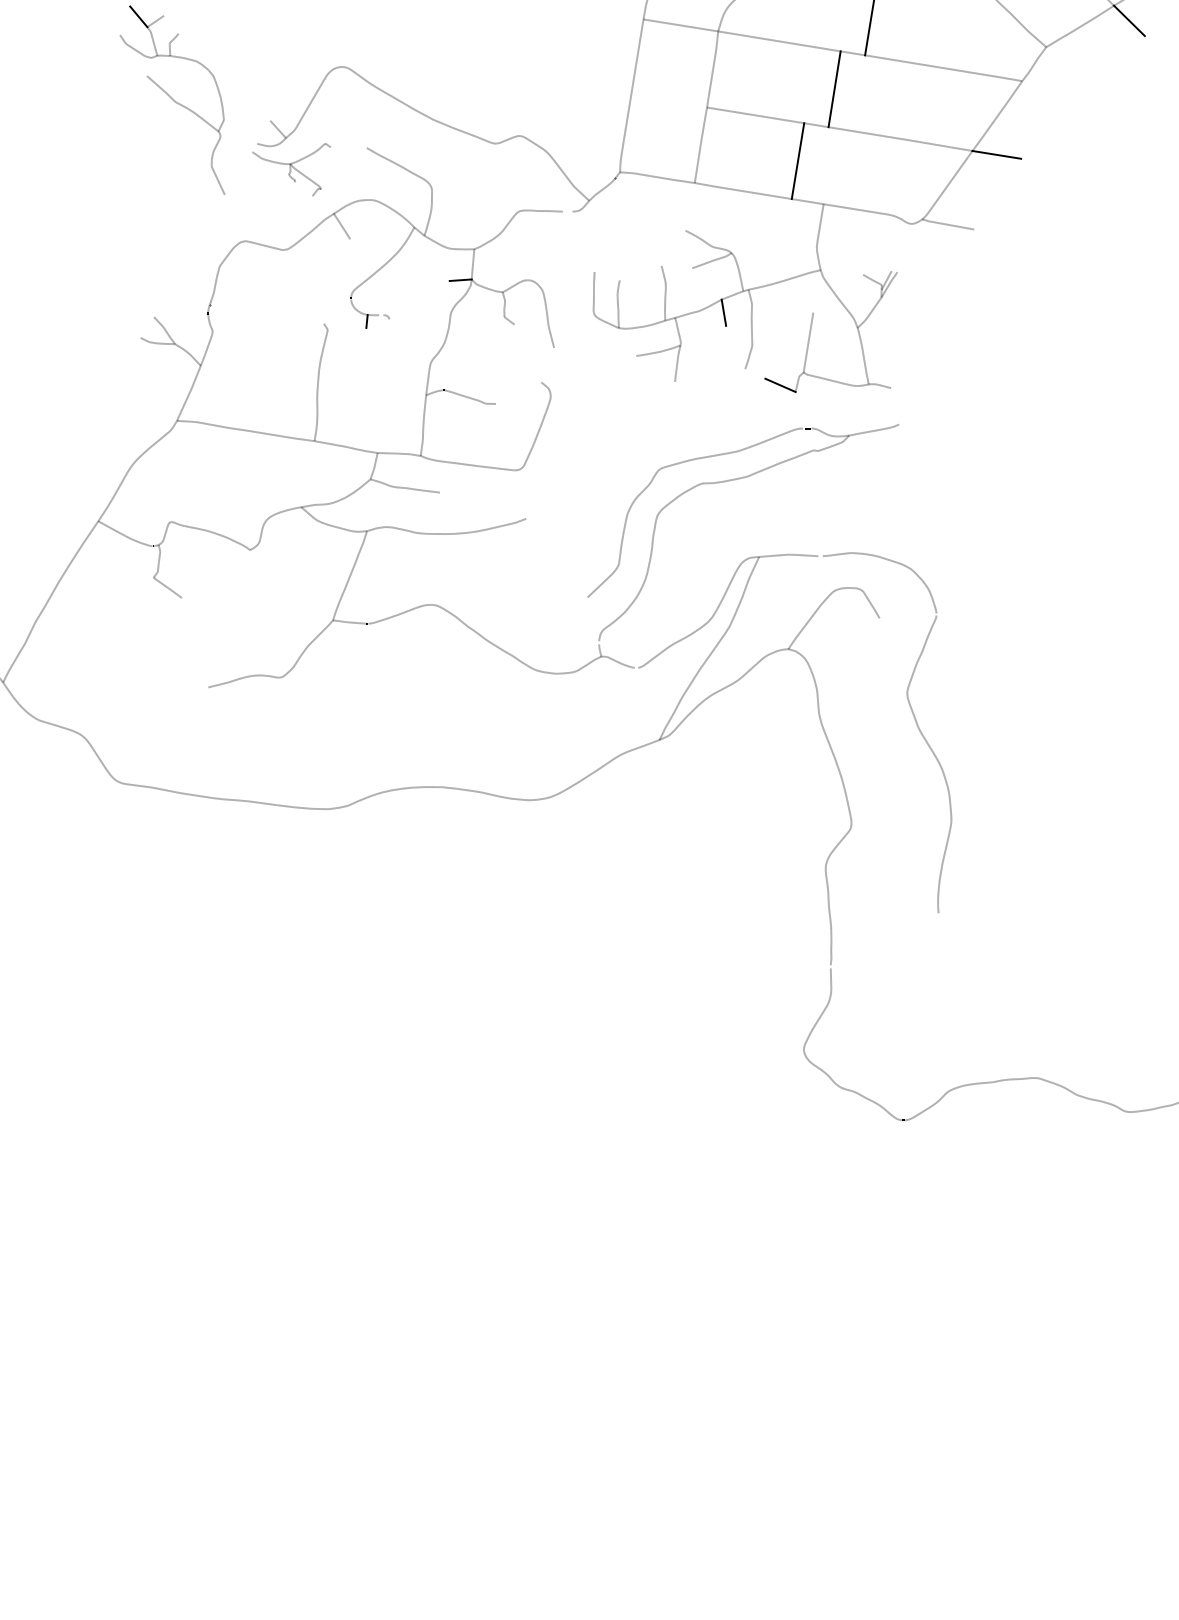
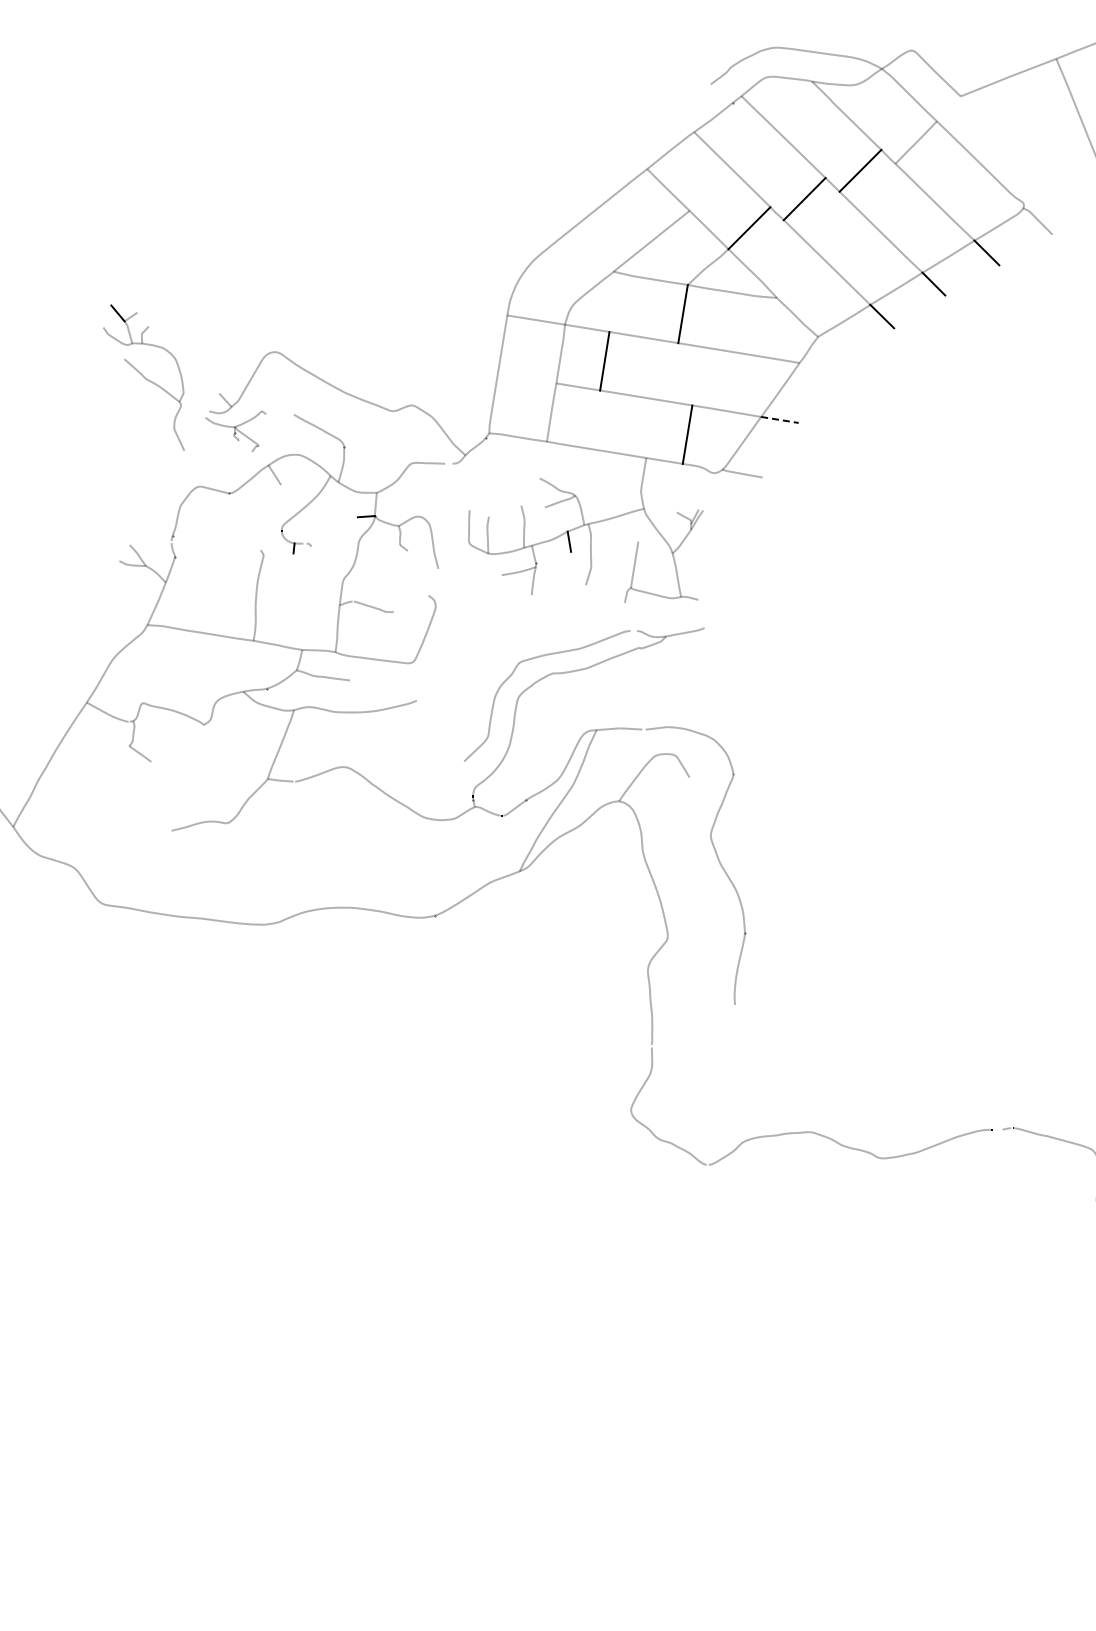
line: (834, 89) -> (604, 361), moved
line: (996, 154) -> (779, 419), solid -> dashed
line: (797, 160) -> (687, 434), moved
line: (779, 385) -> (612, 597), removed

